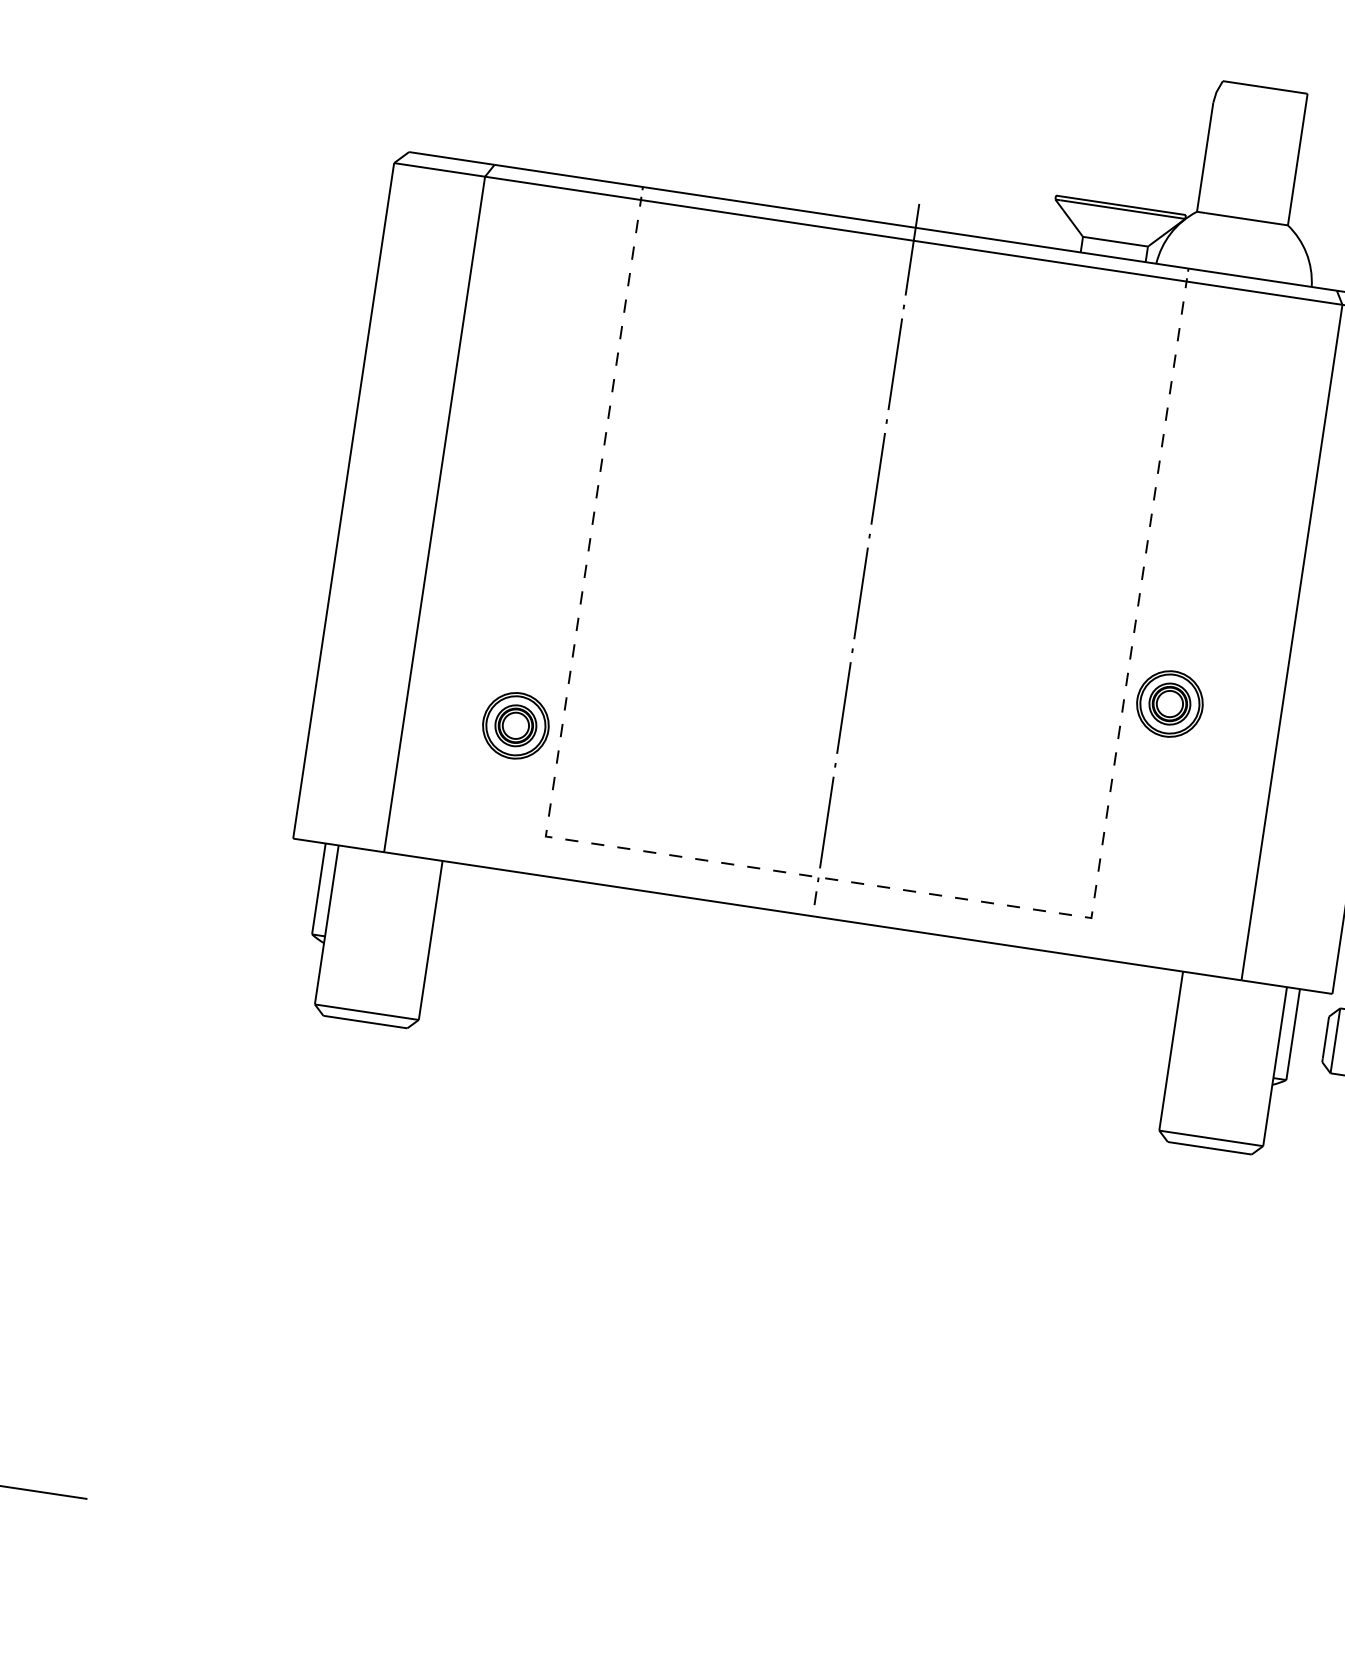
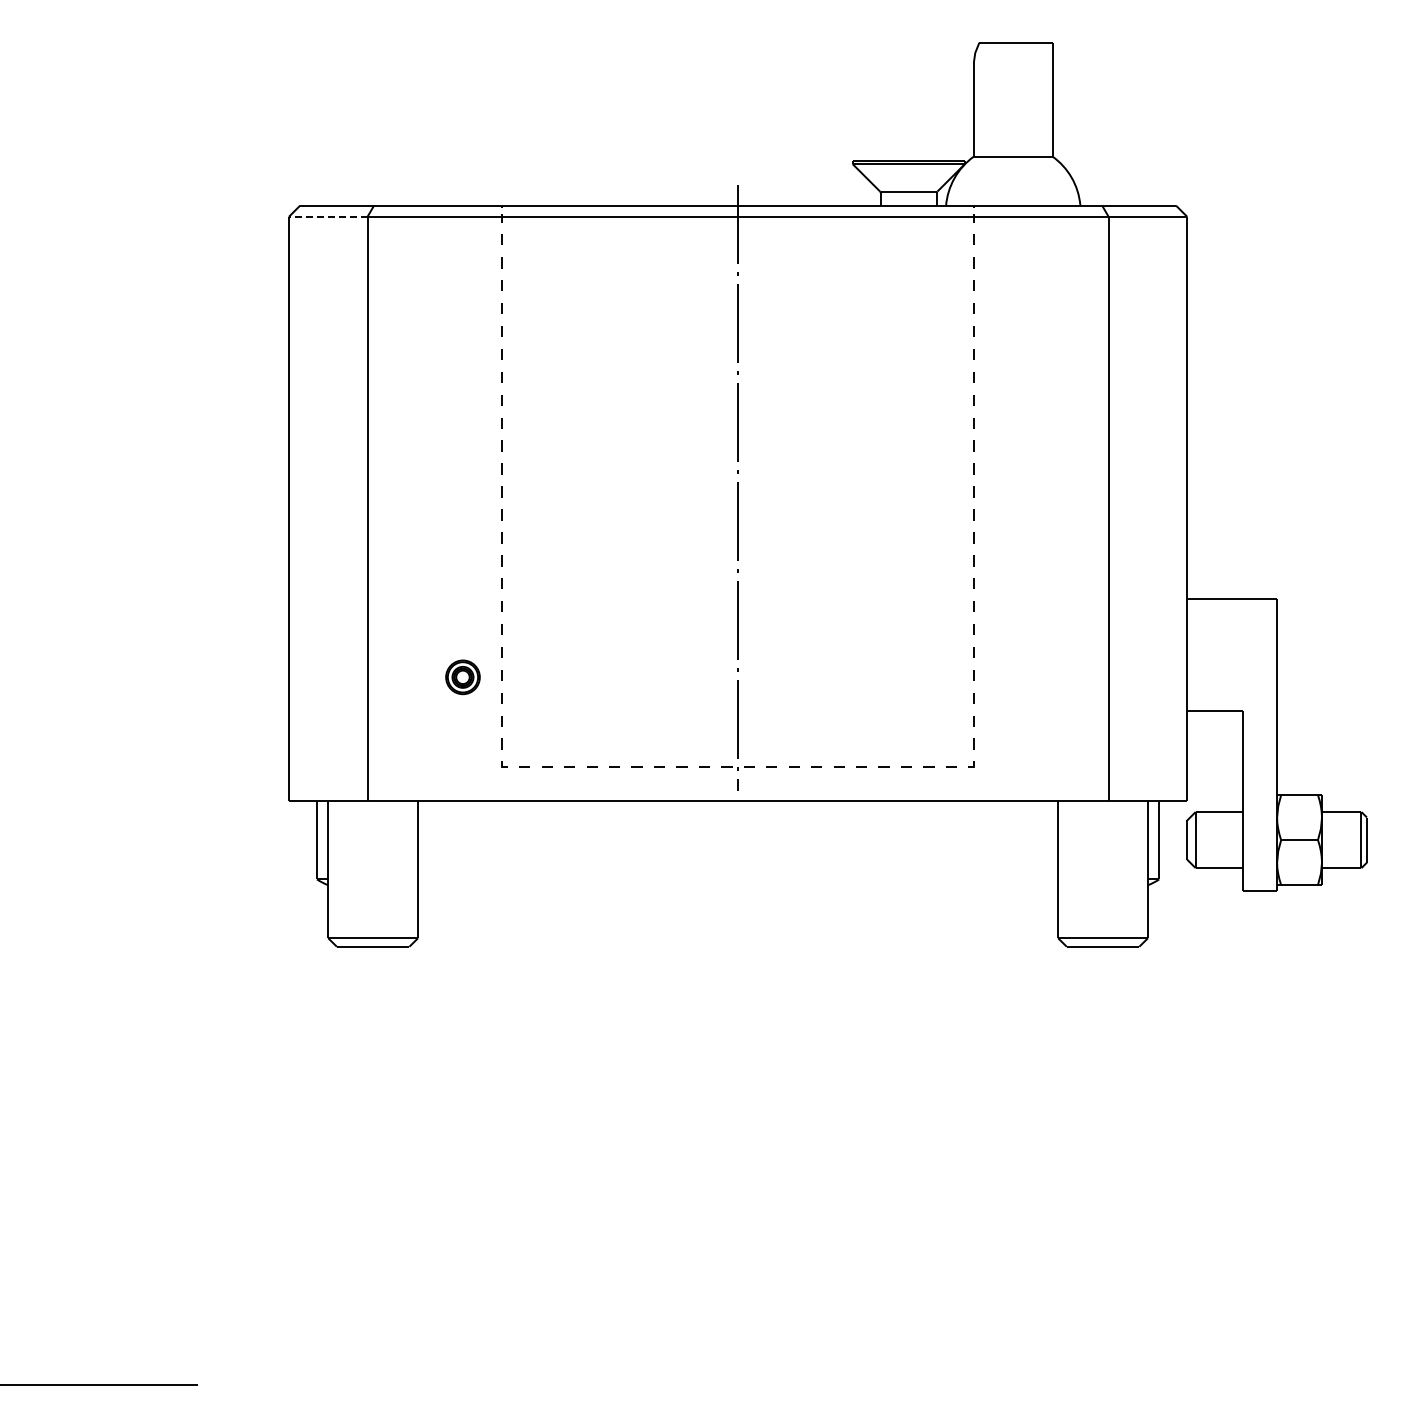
line: (438, 169) -> (327, 216), solid -> dashed
part: (1170, 704) -> (1013, 576), removed
part: (515, 726) -> (462, 677), size x0.6

